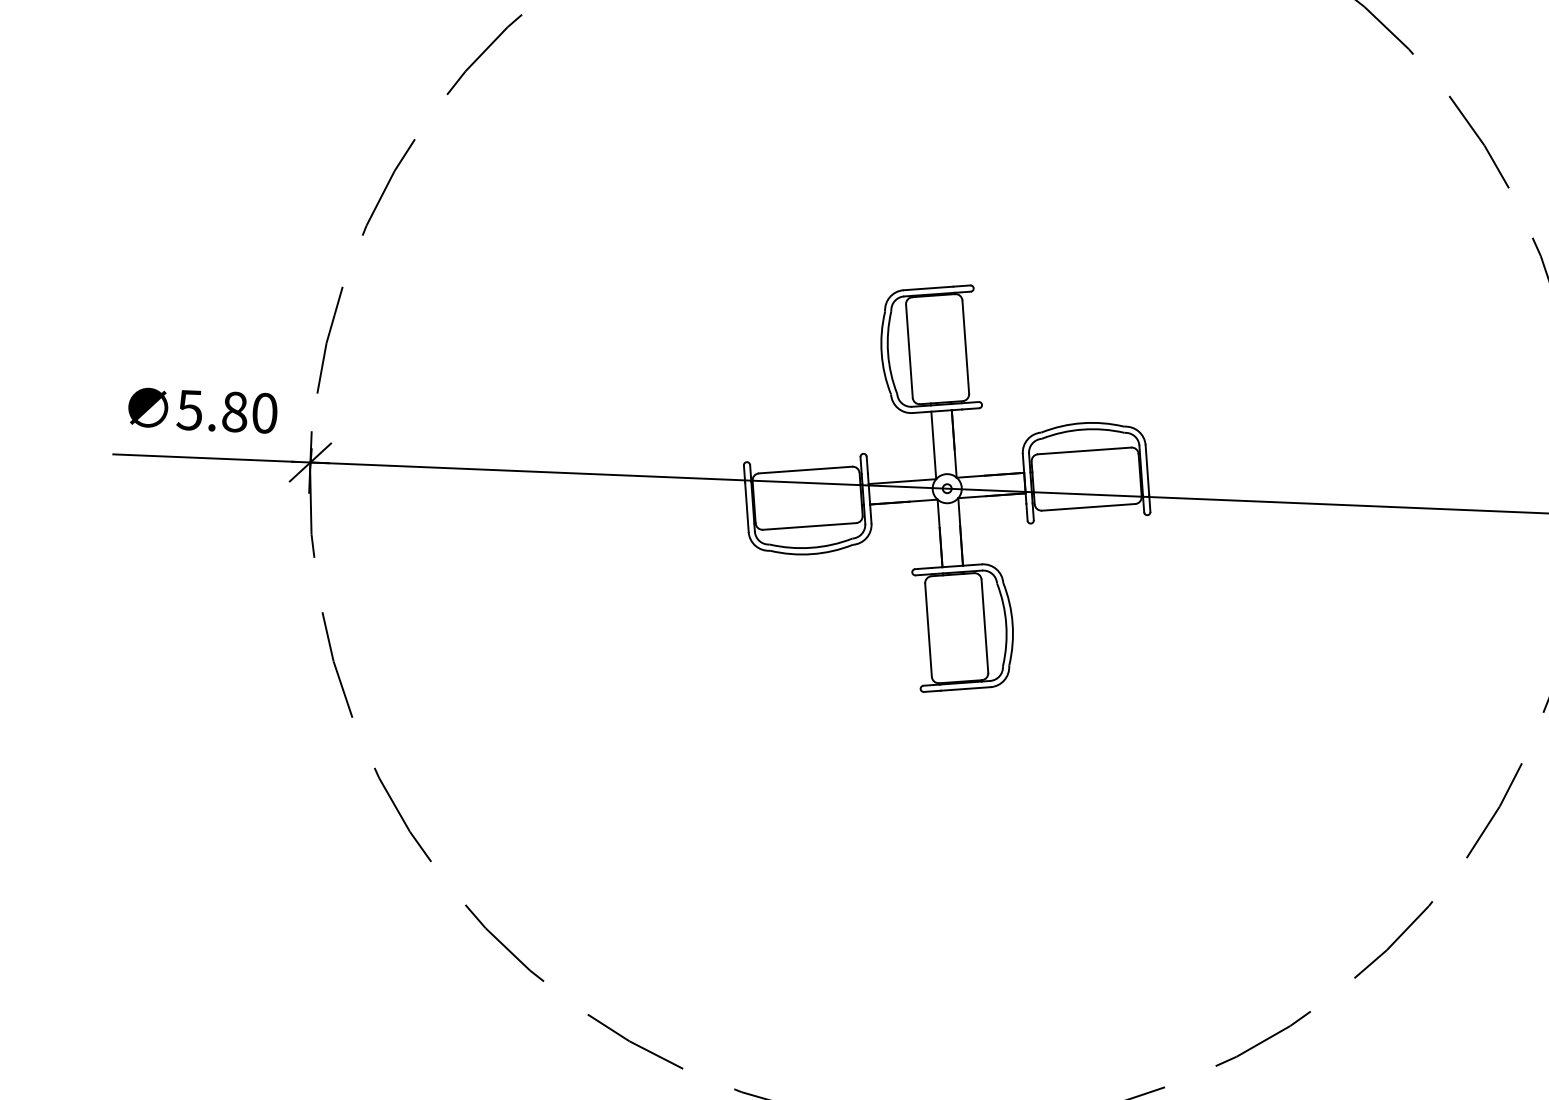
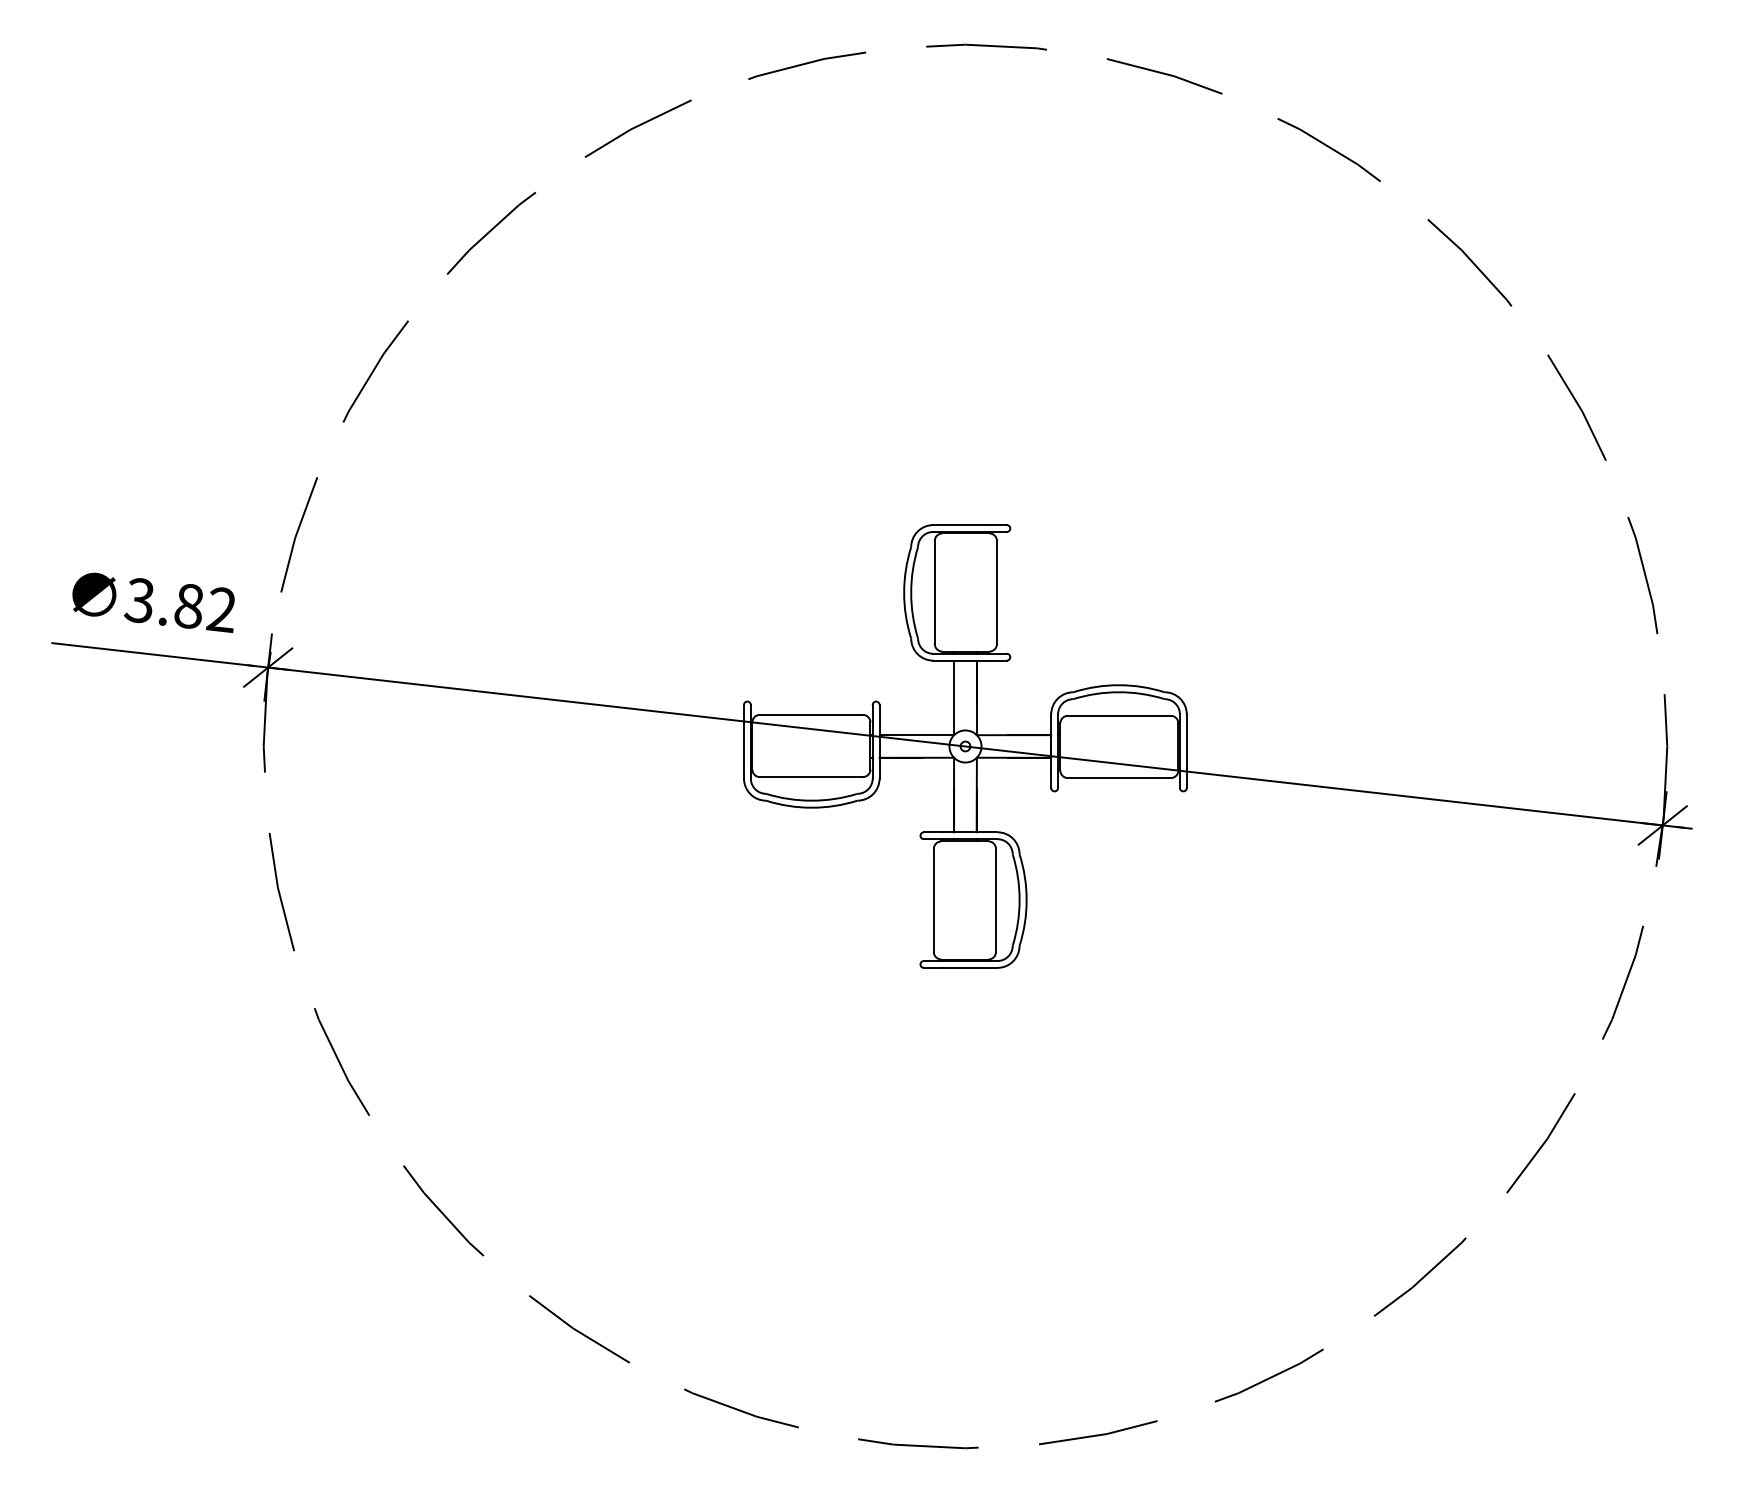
text: (226, 412) -> (179, 605), 5.80 -> 3.82

